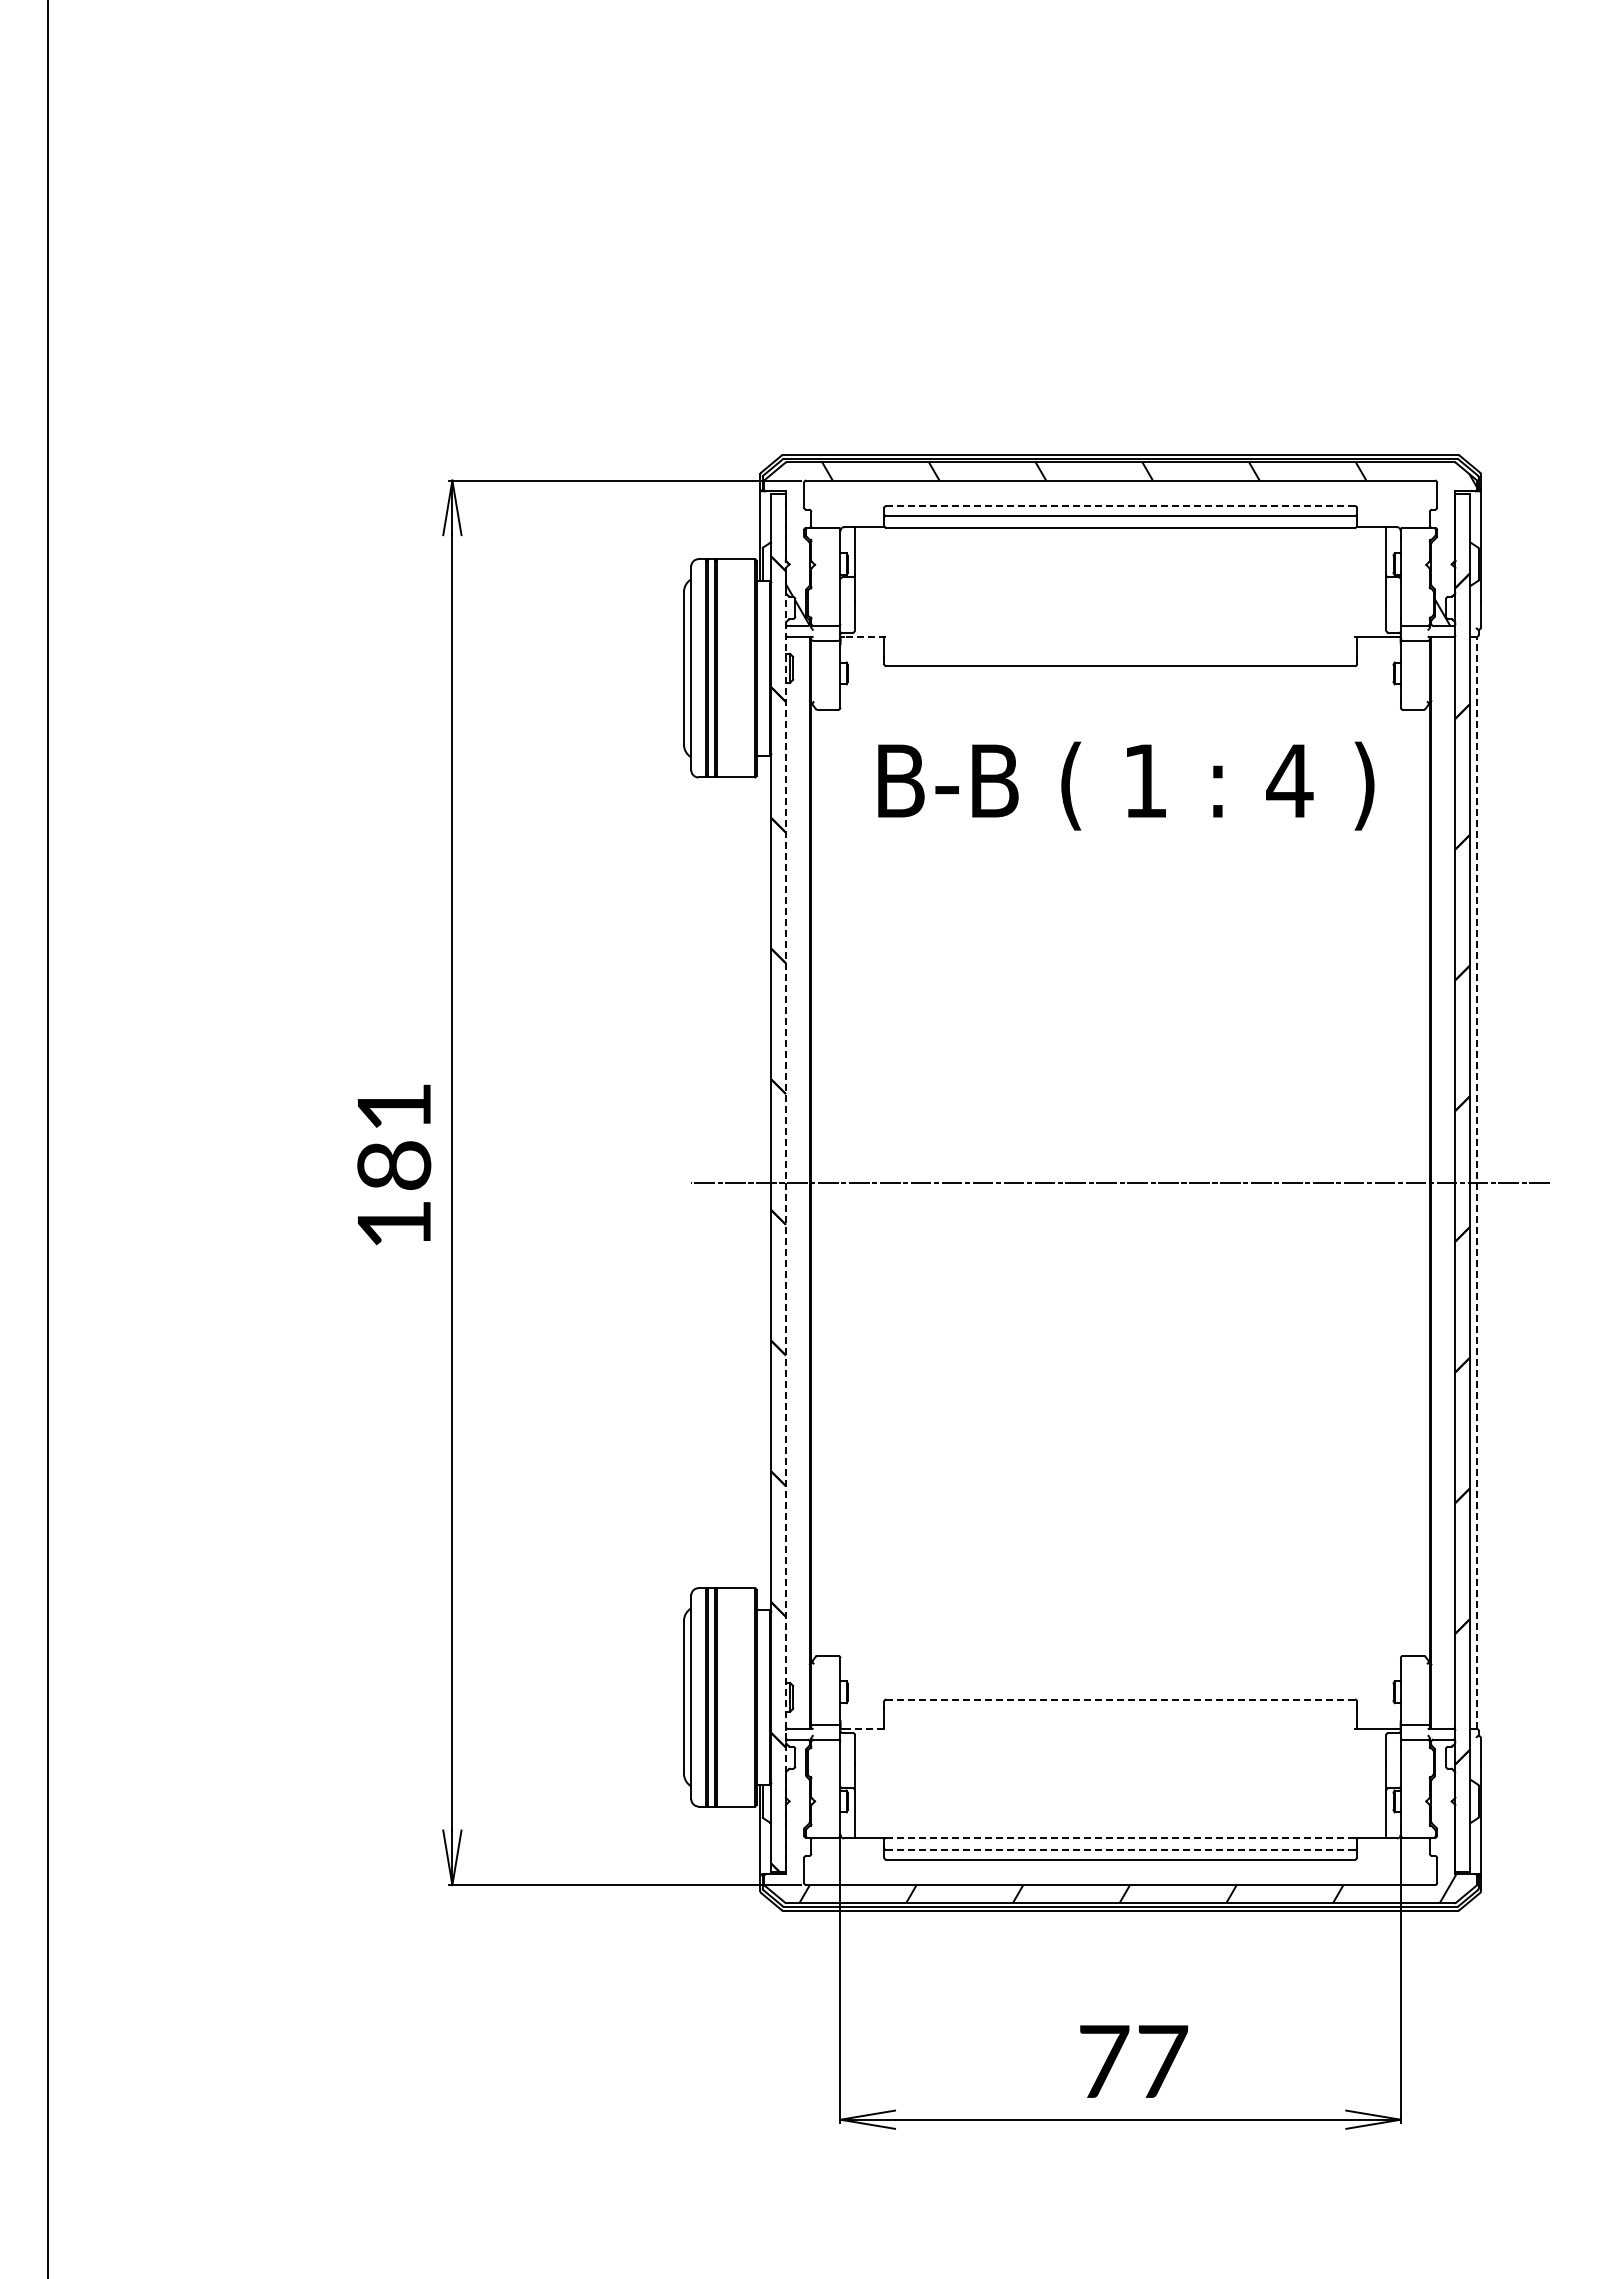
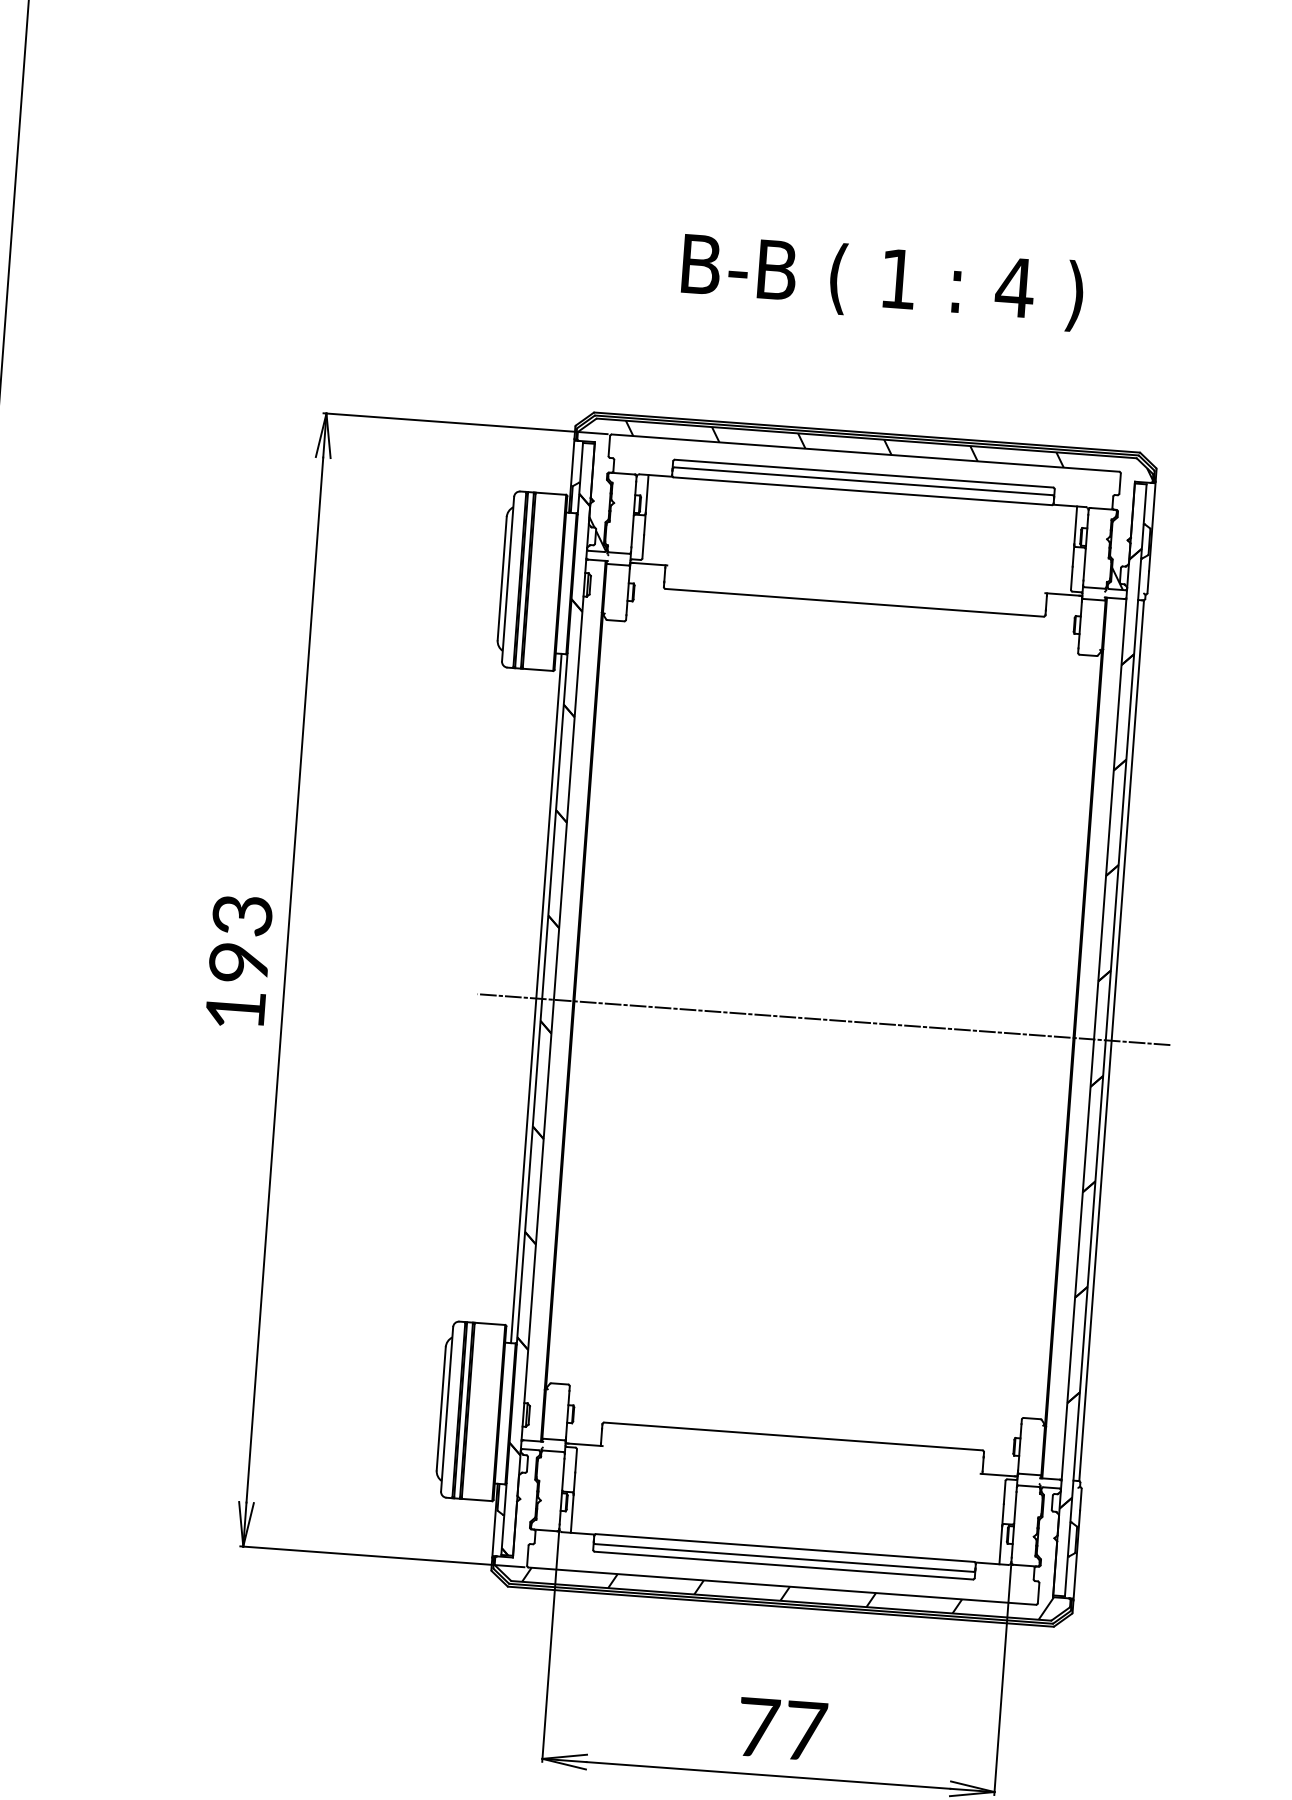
line: (1120, 506) -> (863, 474), dashed -> solid
line: (864, 637) -> (649, 564), dashed -> solid
text: (1126, 785) -> (882, 281), moved
text: (394, 1136) -> (240, 939), 181 -> 193
line: (764, 1182) -> (536, 998), added
line: (785, 1182) -> (553, 999), dashed -> solid
line: (1477, 1182) -> (1111, 1040), dashed -> solid
line: (1120, 1699) -> (793, 1436), dashed -> solid
line: (865, 1728) -> (585, 1444), dashed -> solid
line: (1120, 1837) -> (785, 1547), dashed -> solid
line: (1121, 1850) -> (785, 1558), dashed -> solid

